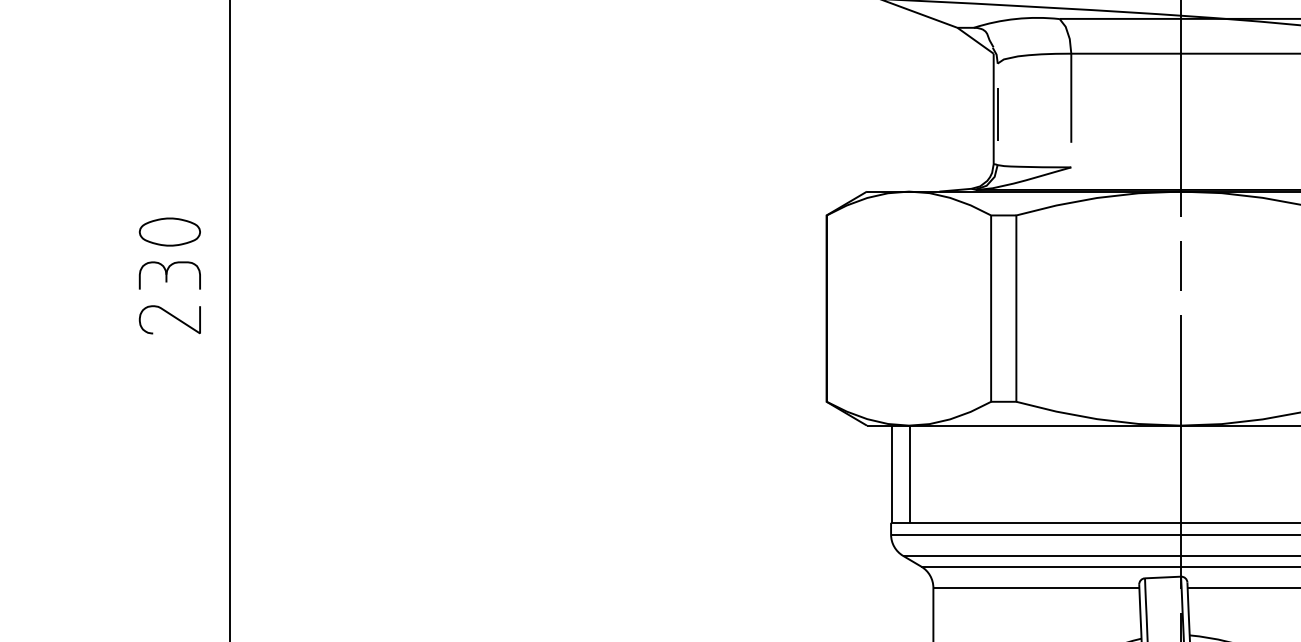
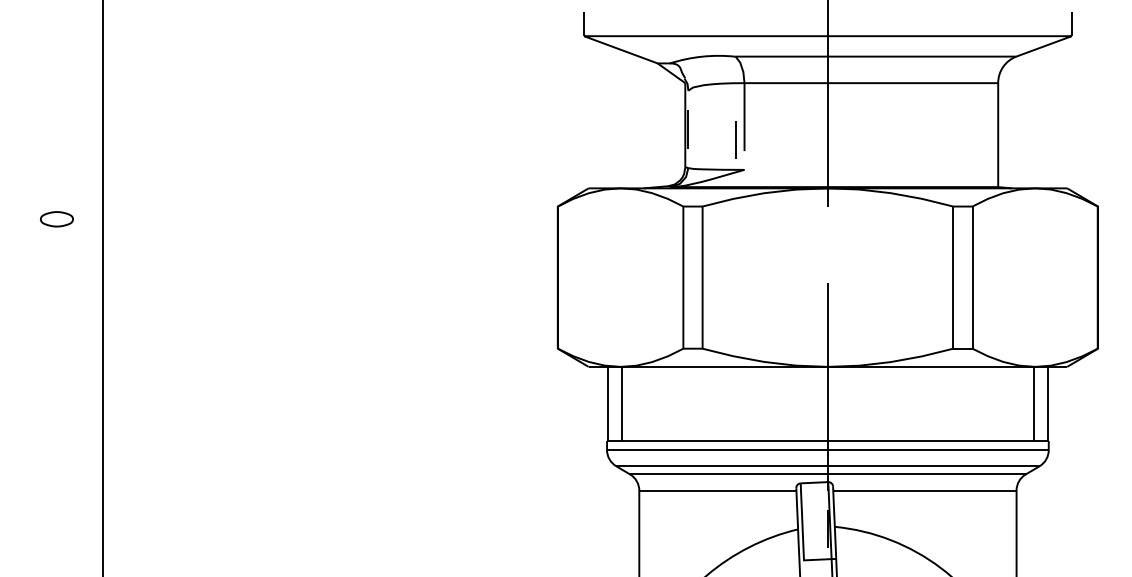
part: (169, 232) -> (56, 219), size x0.7
line: (1180, 265) -> (735, 139), moved
part: (169, 275) -> (56, 252), removed
curve: (170, 316) -> (57, 283), removed

